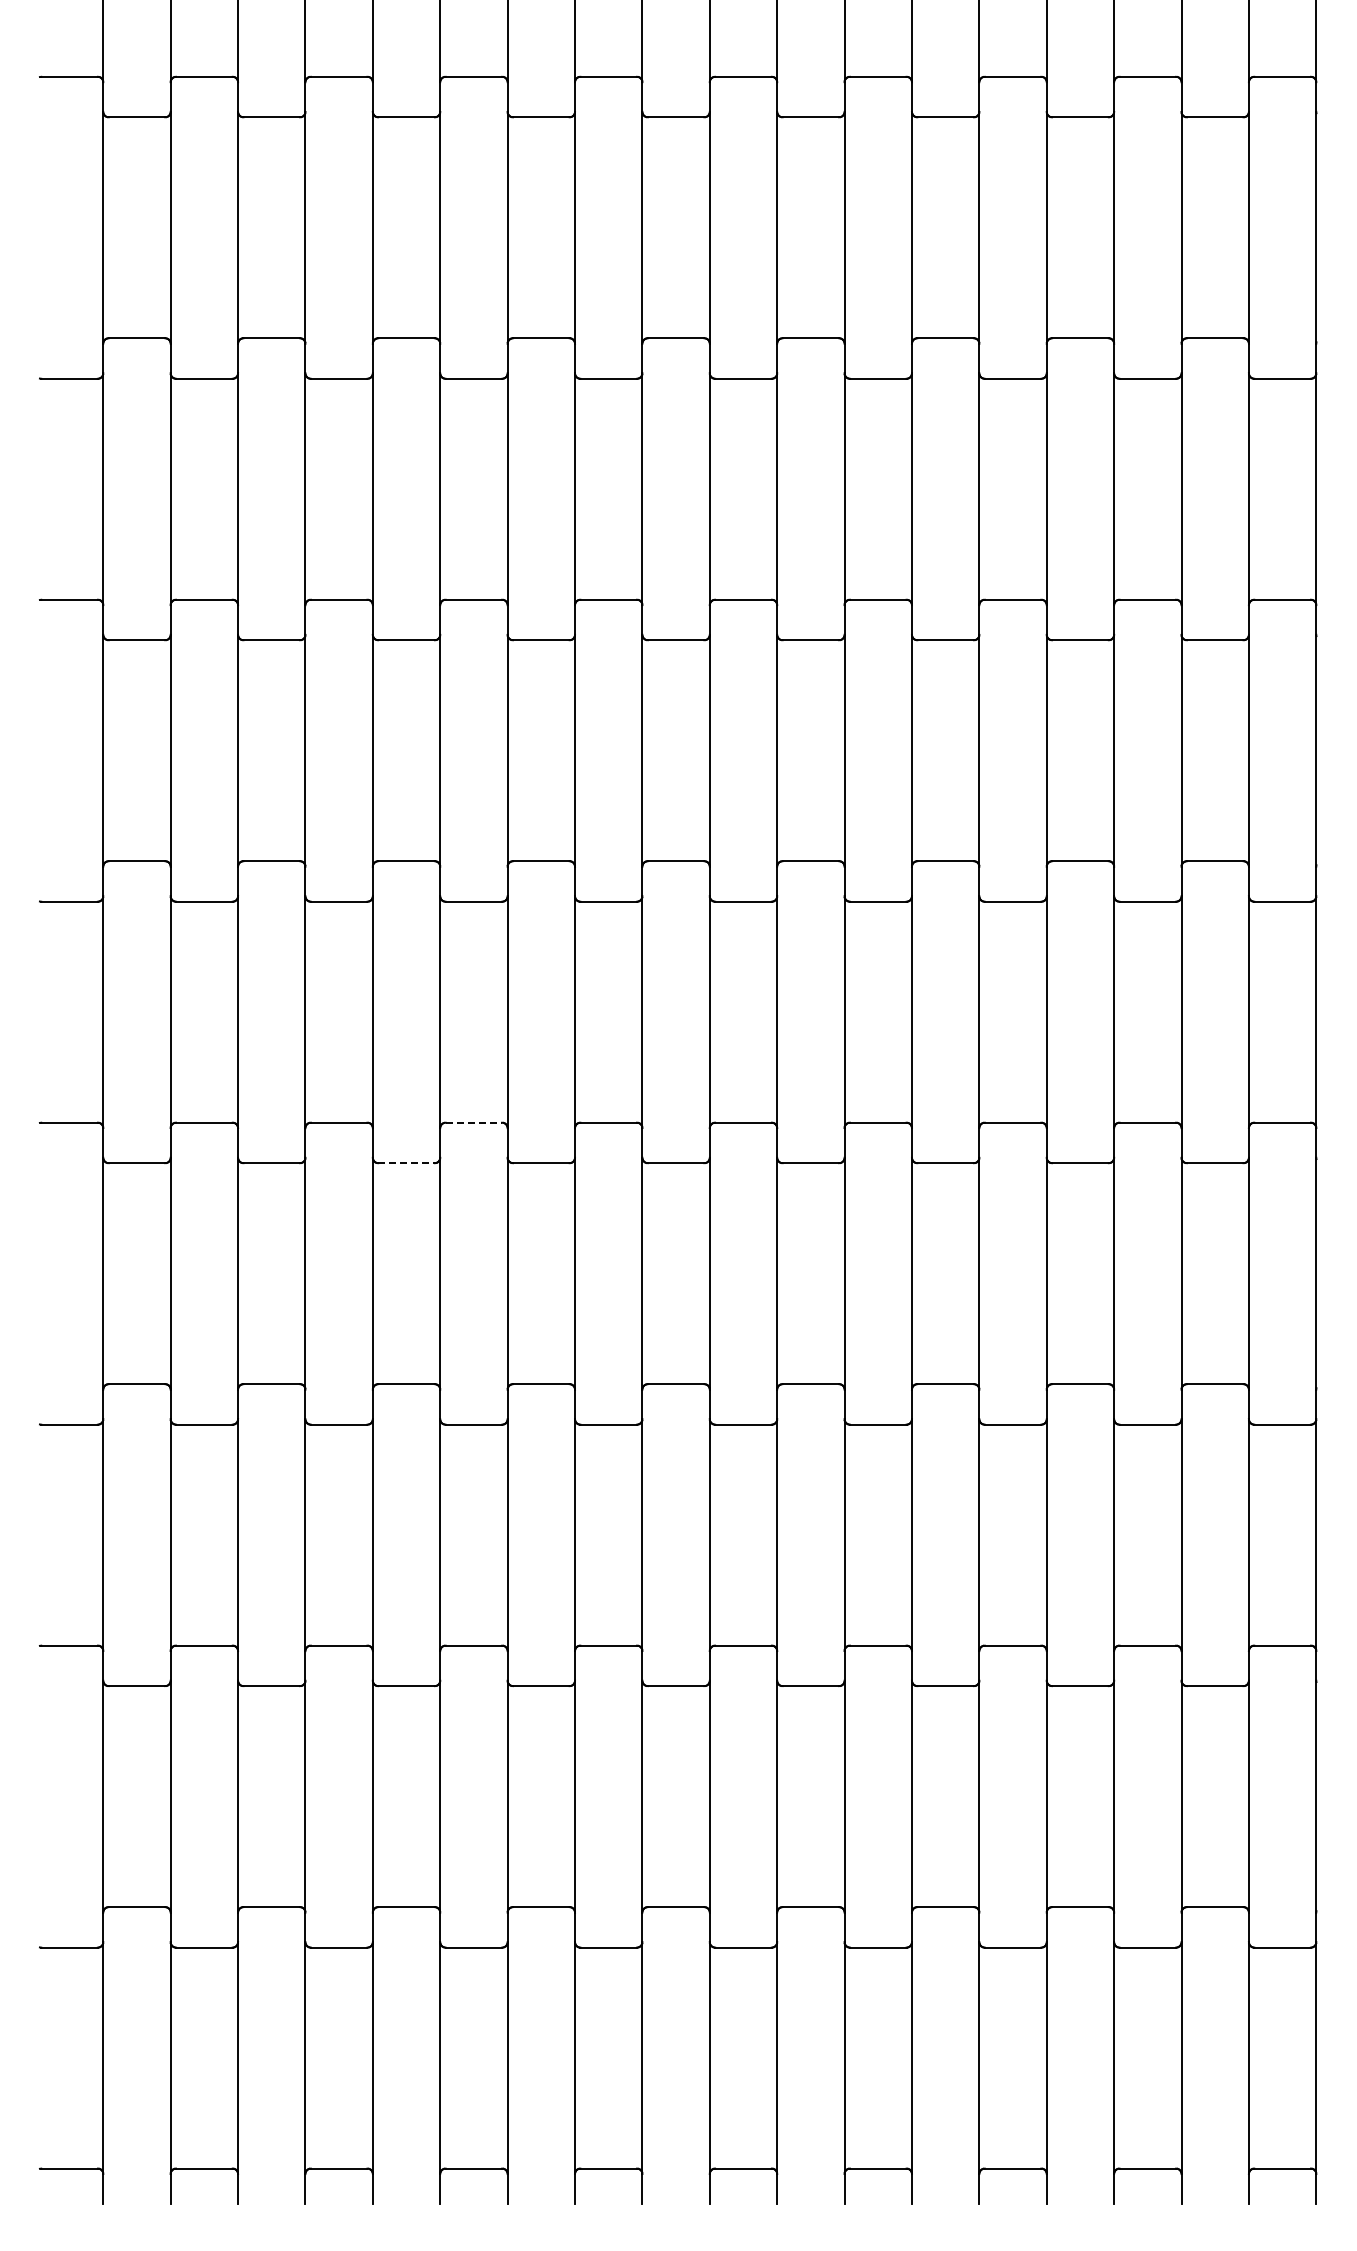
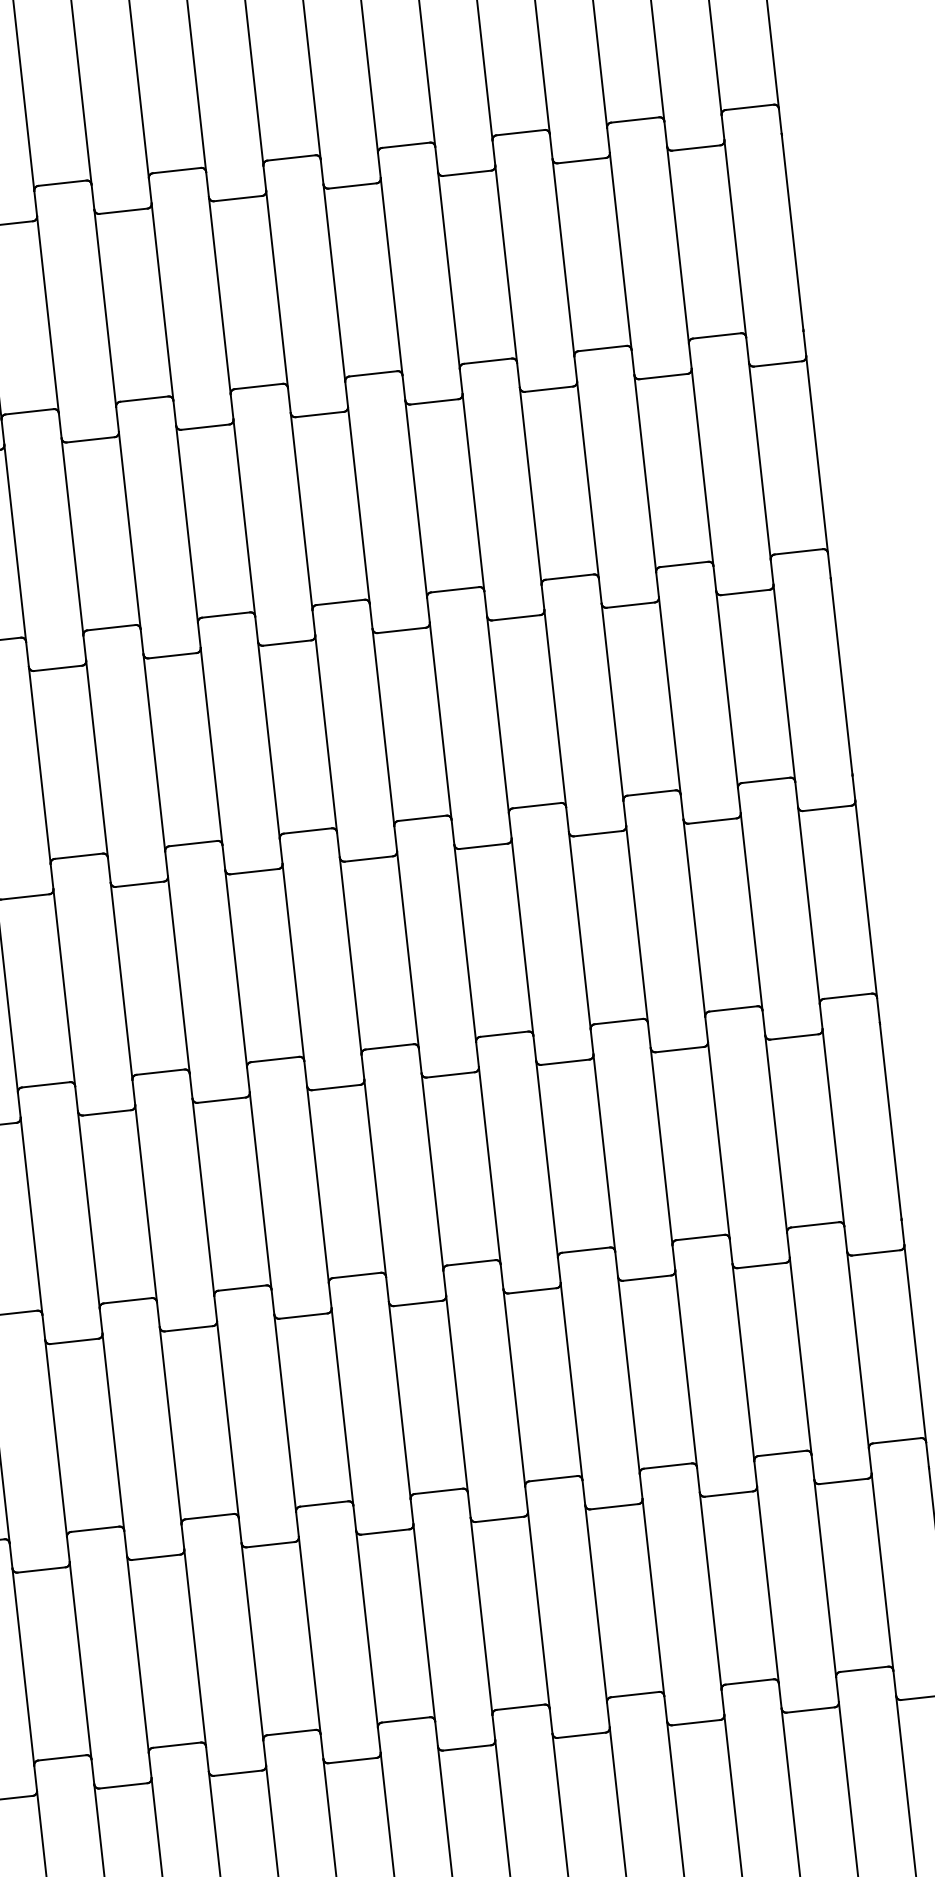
line: (474, 1122) -> (161, 1071), dashed -> solid
line: (407, 1163) -> (107, 1113), dashed -> solid

